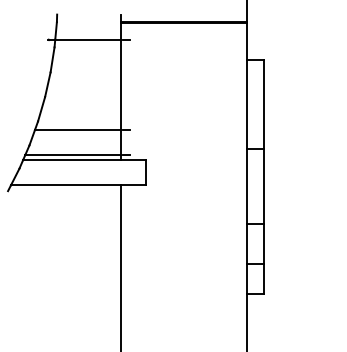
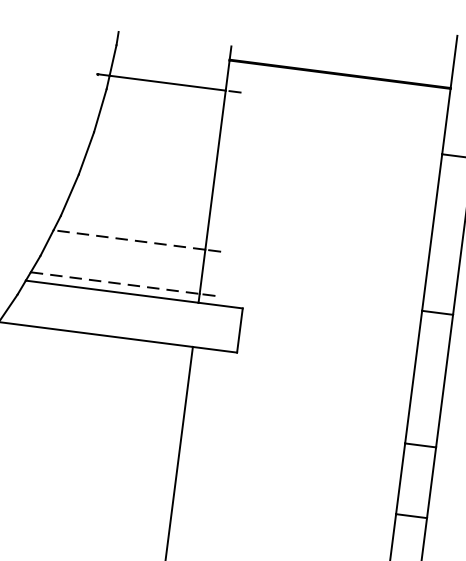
line: (77, 130) -> (128, 240), solid -> dashed
line: (73, 155) -> (115, 283), solid -> dashed

